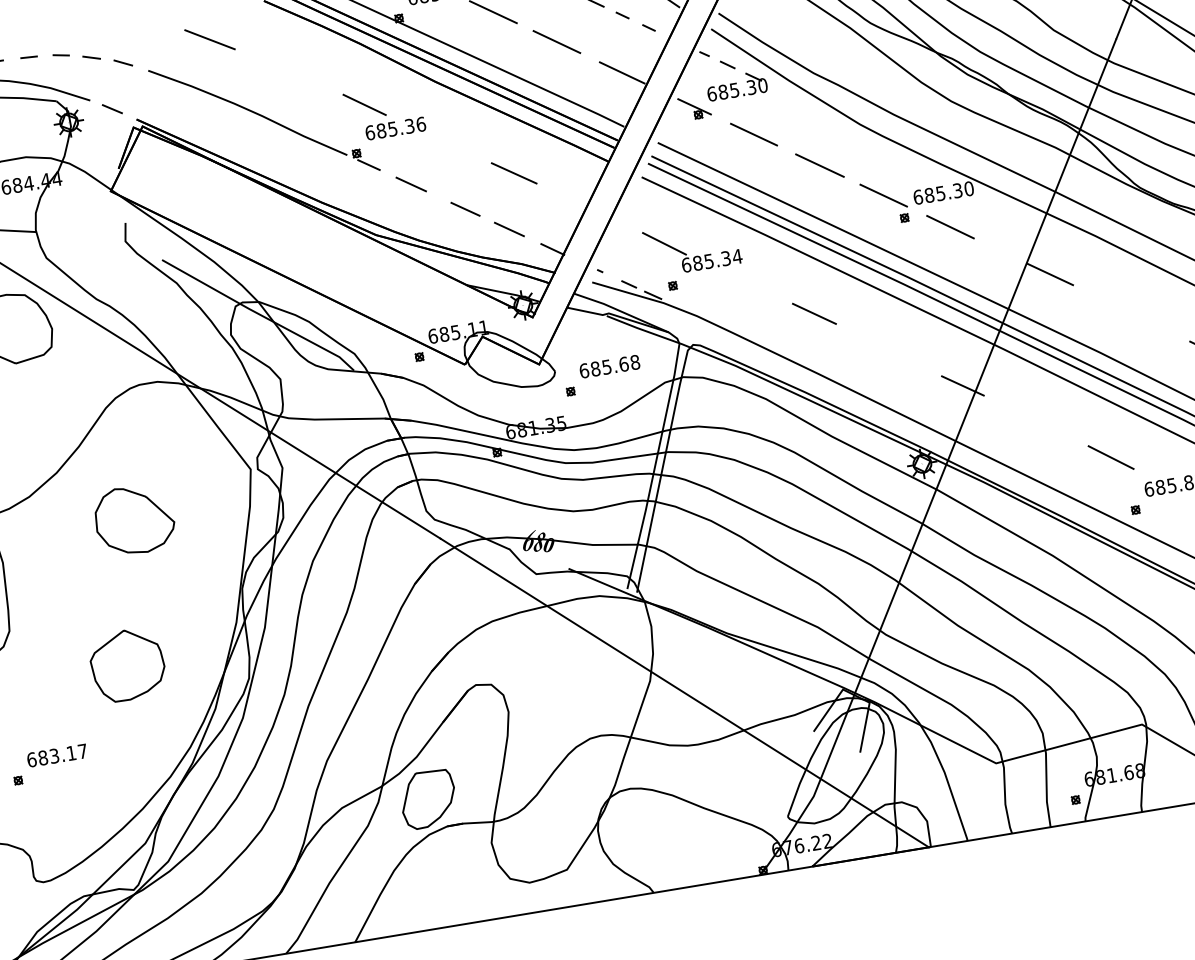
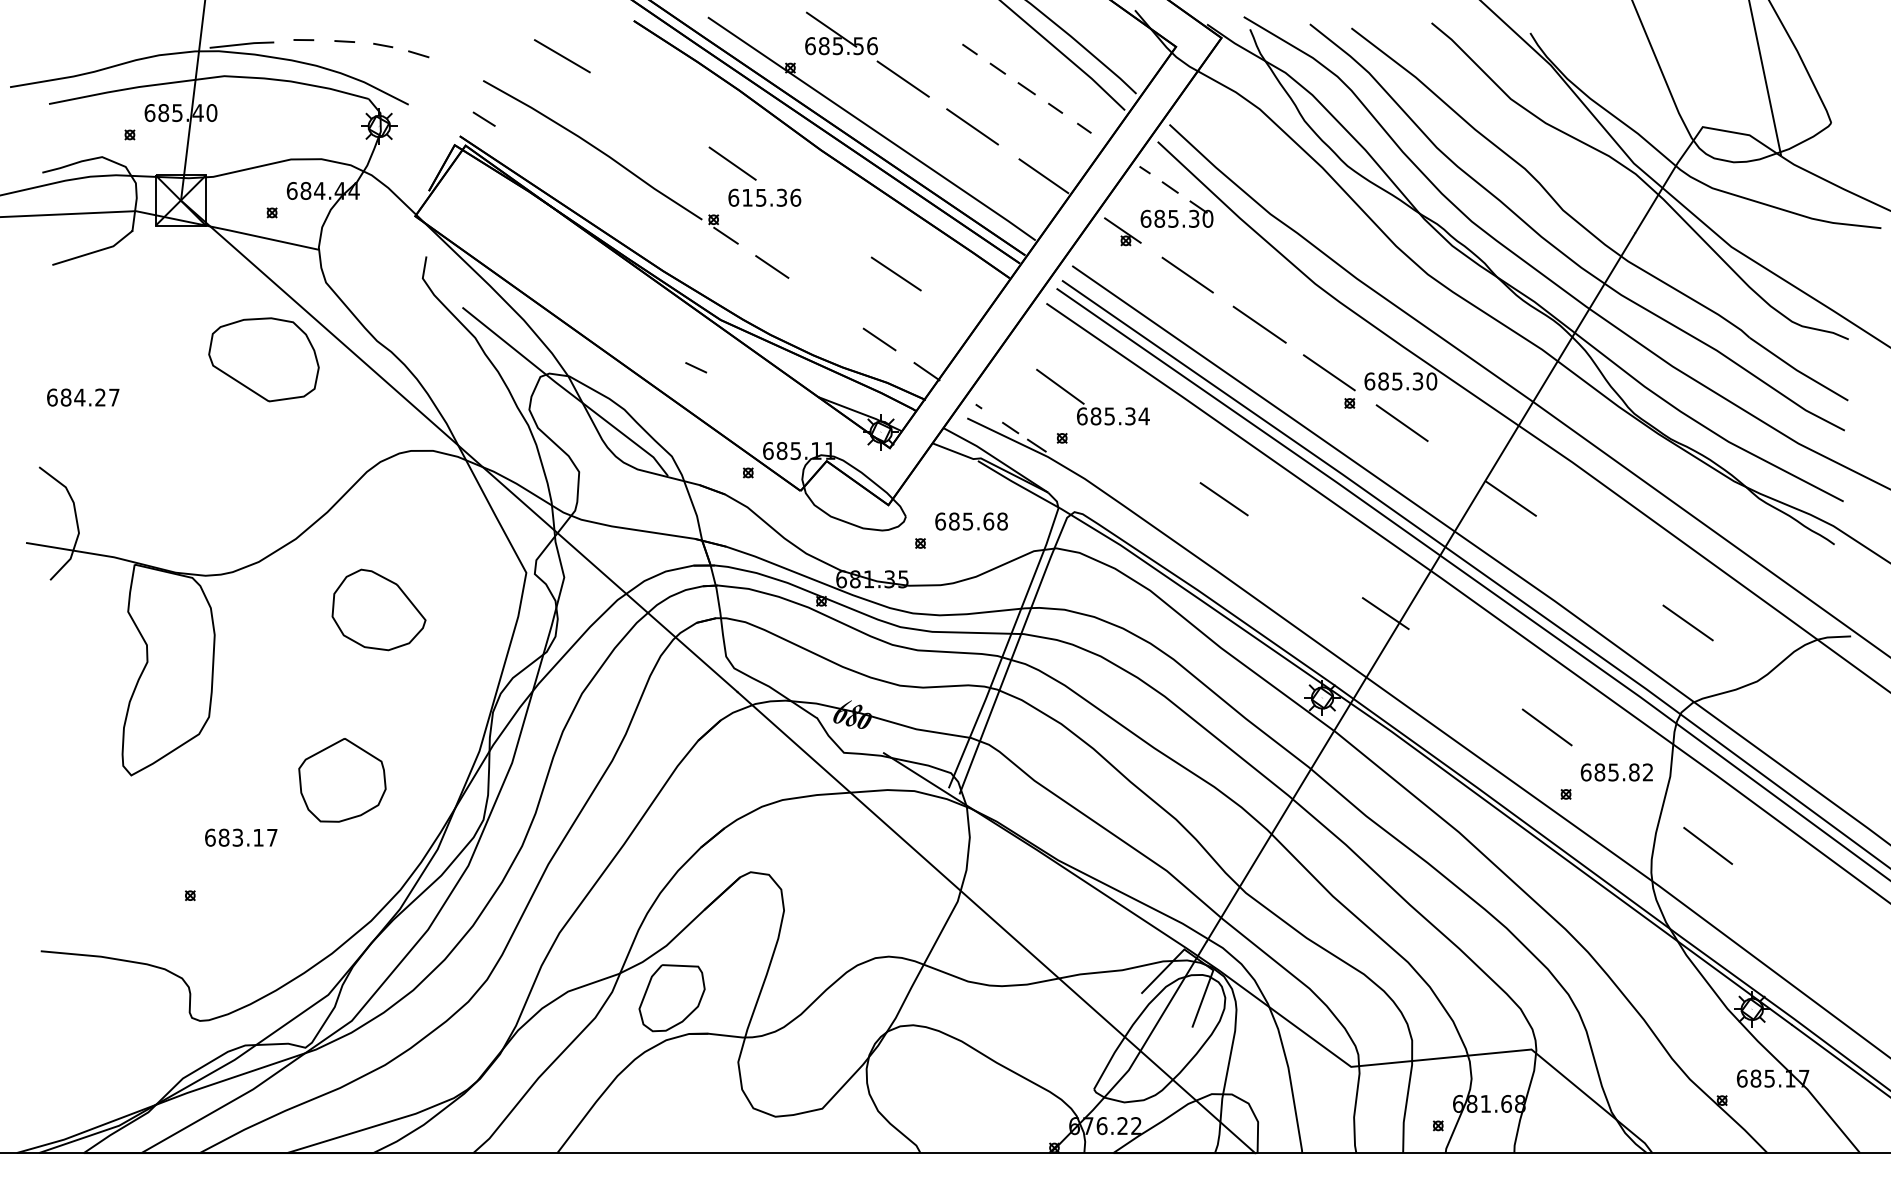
line: (123, 62) -> (696, 367), moved
line: (111, 108) -> (483, 118), moved
text: (381, 130) -> (747, 197), 685.36 -> 615.36
line: (465, 208) -> (831, 306), removed
text: (57, 755) -> (241, 837), moved

